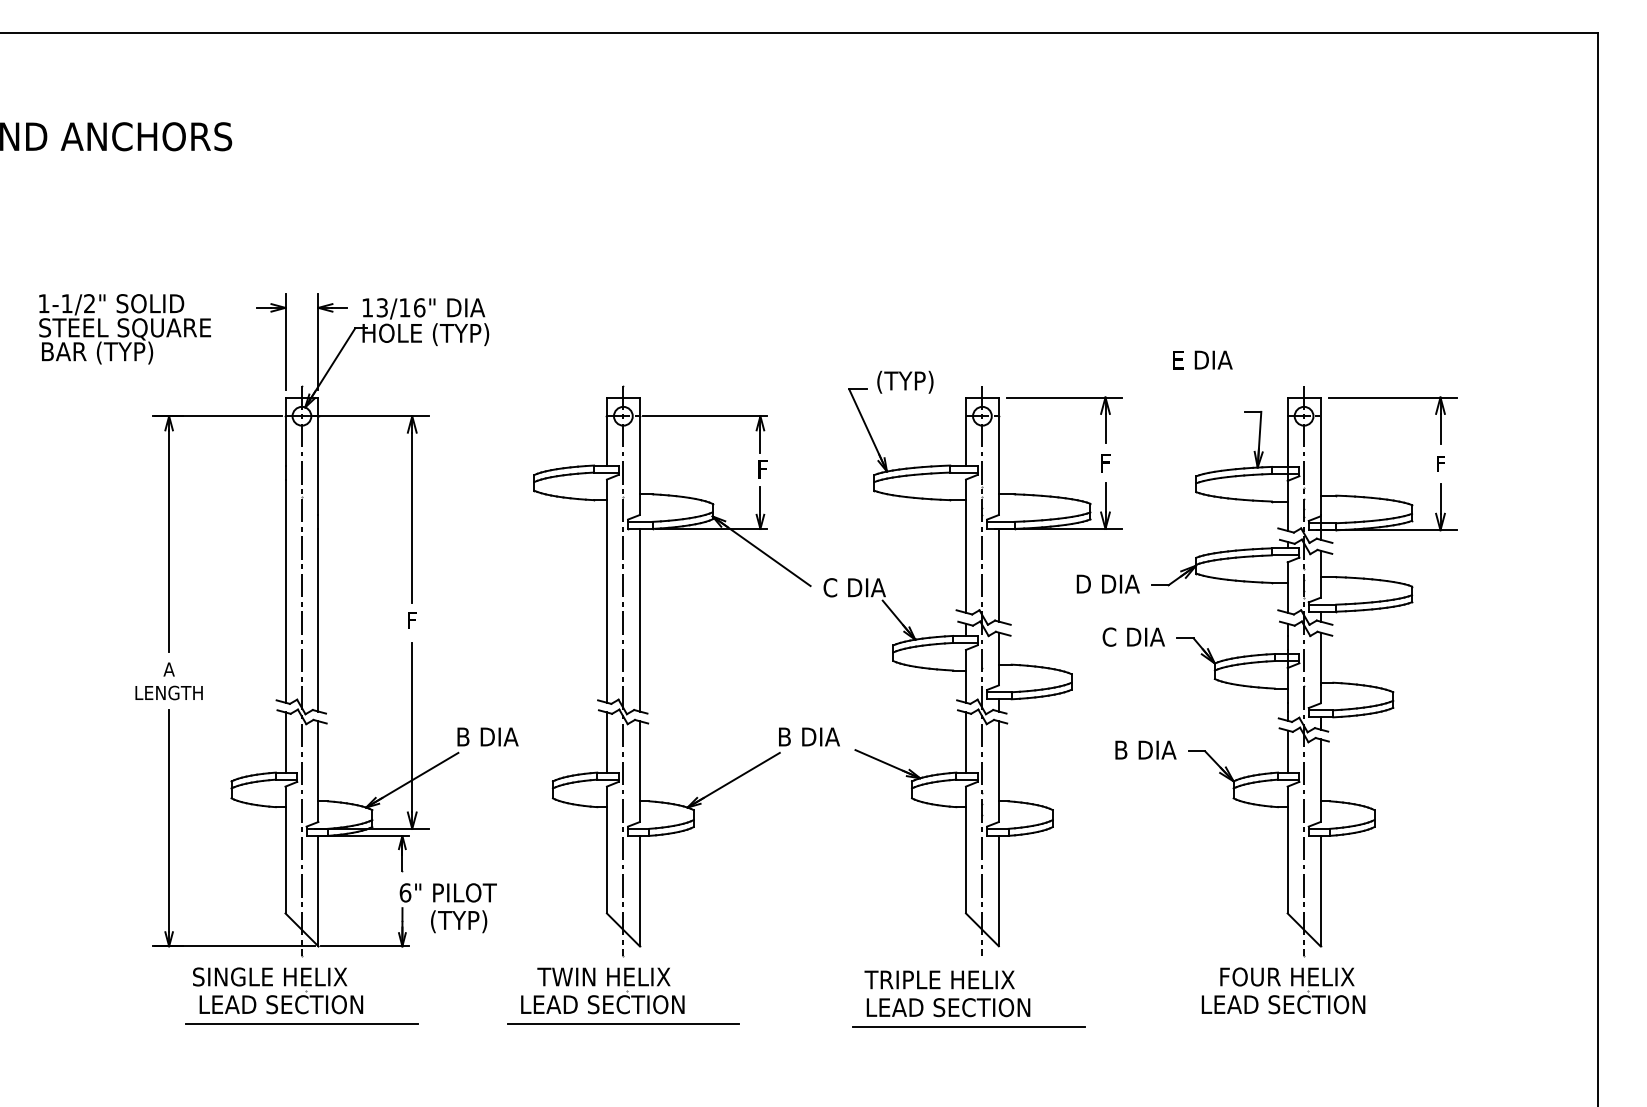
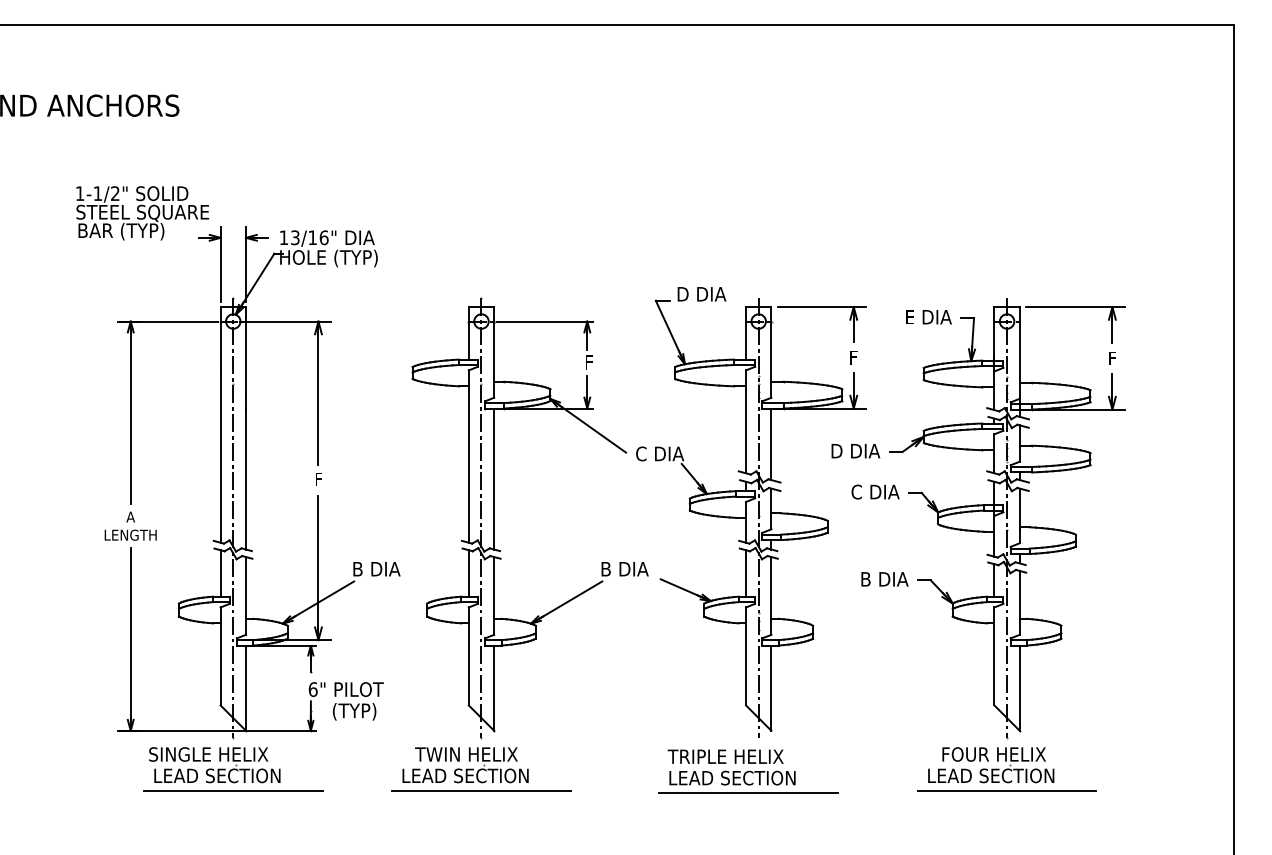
text: (124, 329) -> (142, 213), moved
text: (1202, 360) -> (928, 317), moved
text: (908, 382) -> (701, 295), (TYP) -> D DIA
line: (1303, 1023) -> (1006, 790), added

